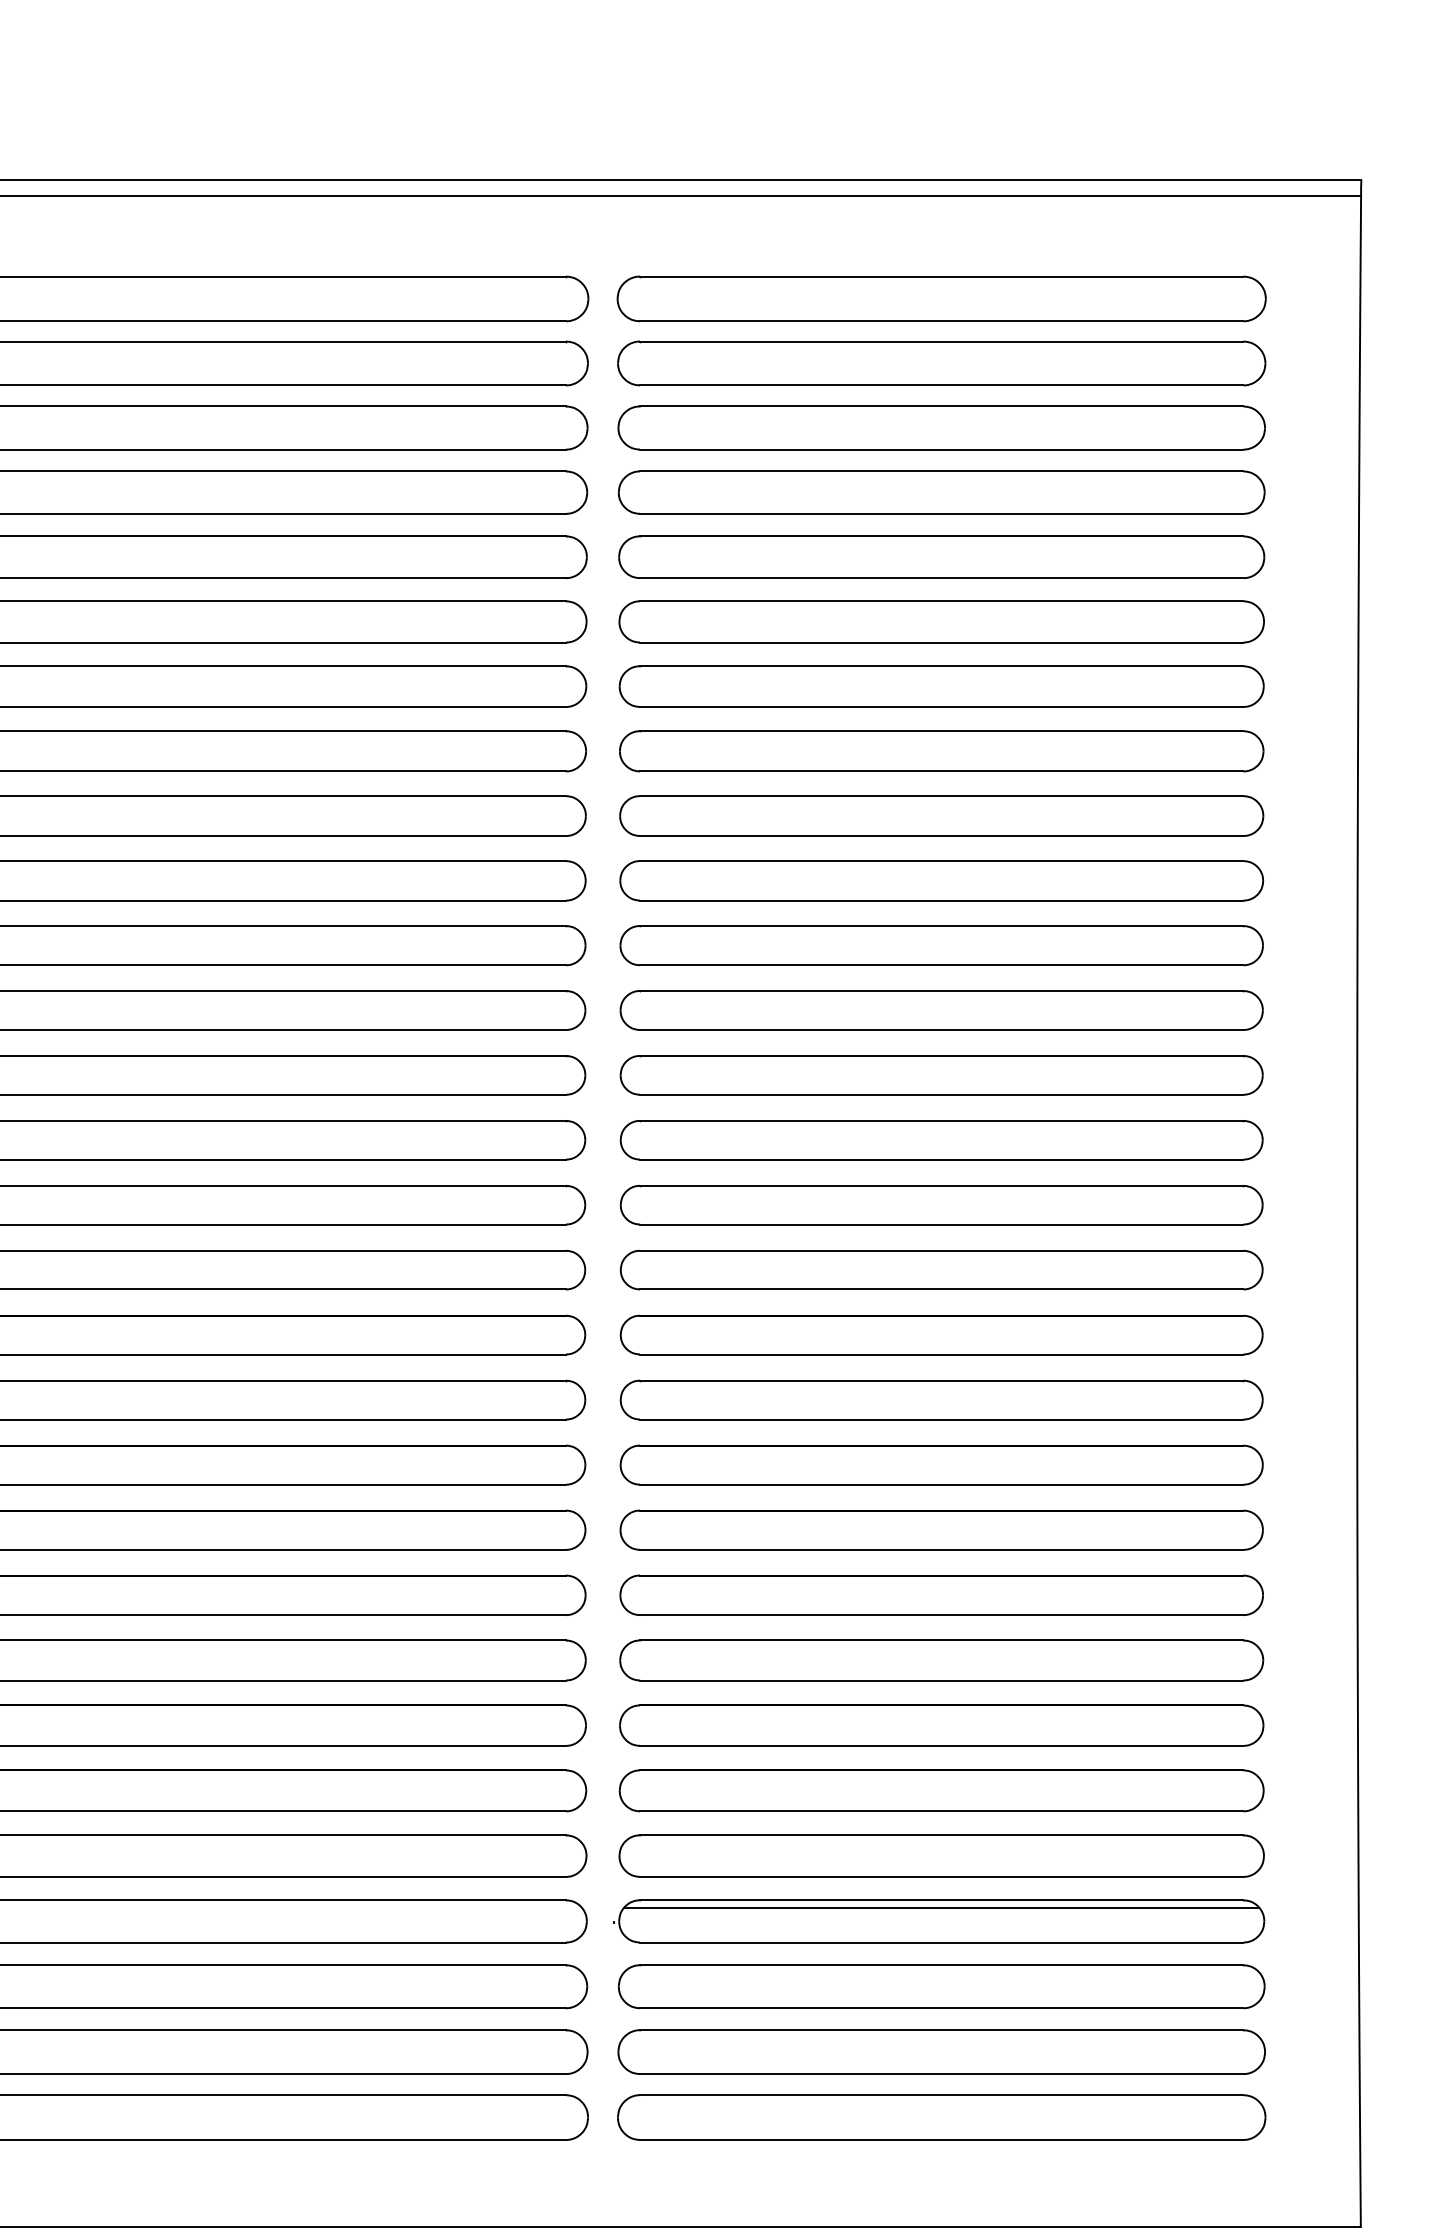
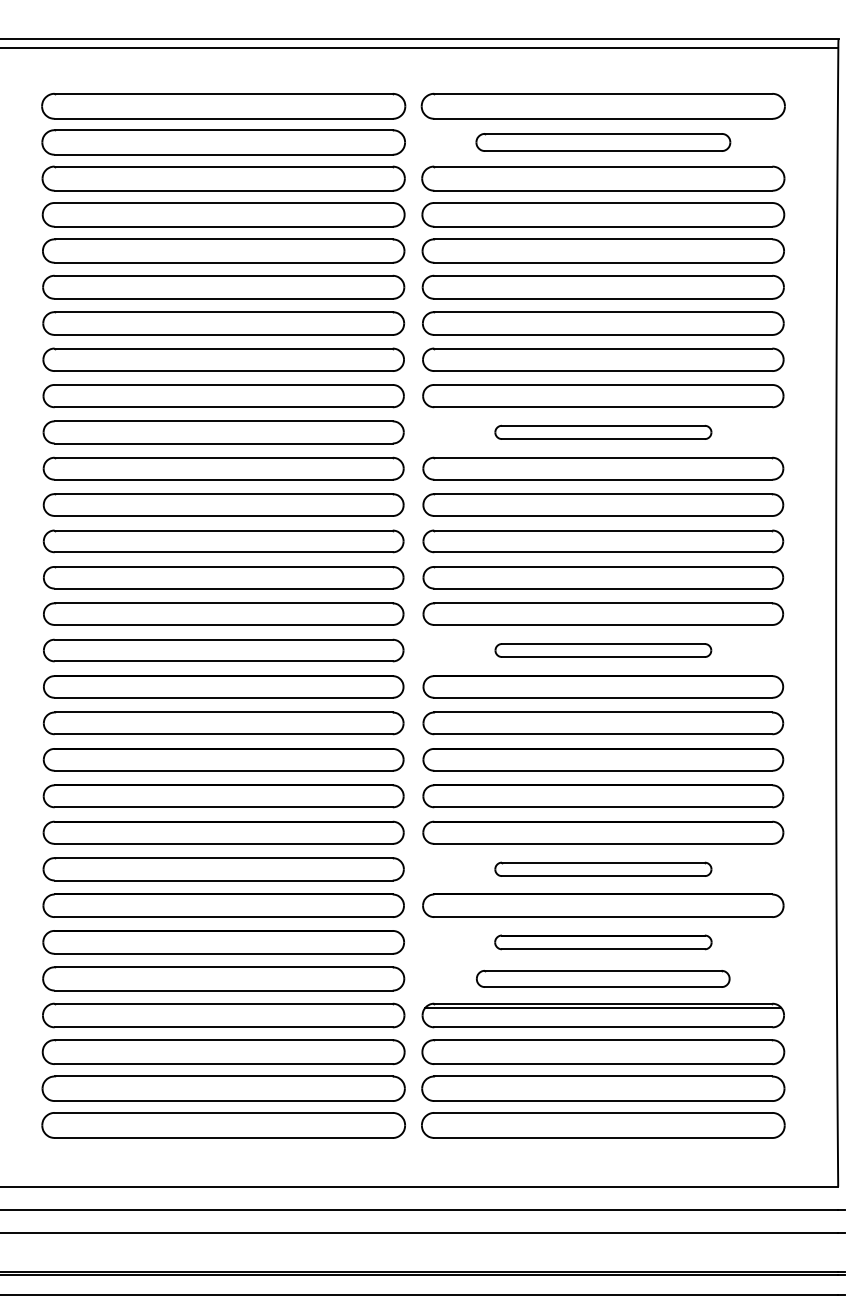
part: (942, 363) -> (603, 142), size x0.7
part: (942, 880) -> (603, 432), size x0.6
part: (942, 1270) -> (603, 650), size x0.6
part: (942, 1660) -> (603, 869), size x0.6
part: (942, 1791) -> (603, 942), size x0.6
part: (940, 1855) -> (602, 978), size x0.7

